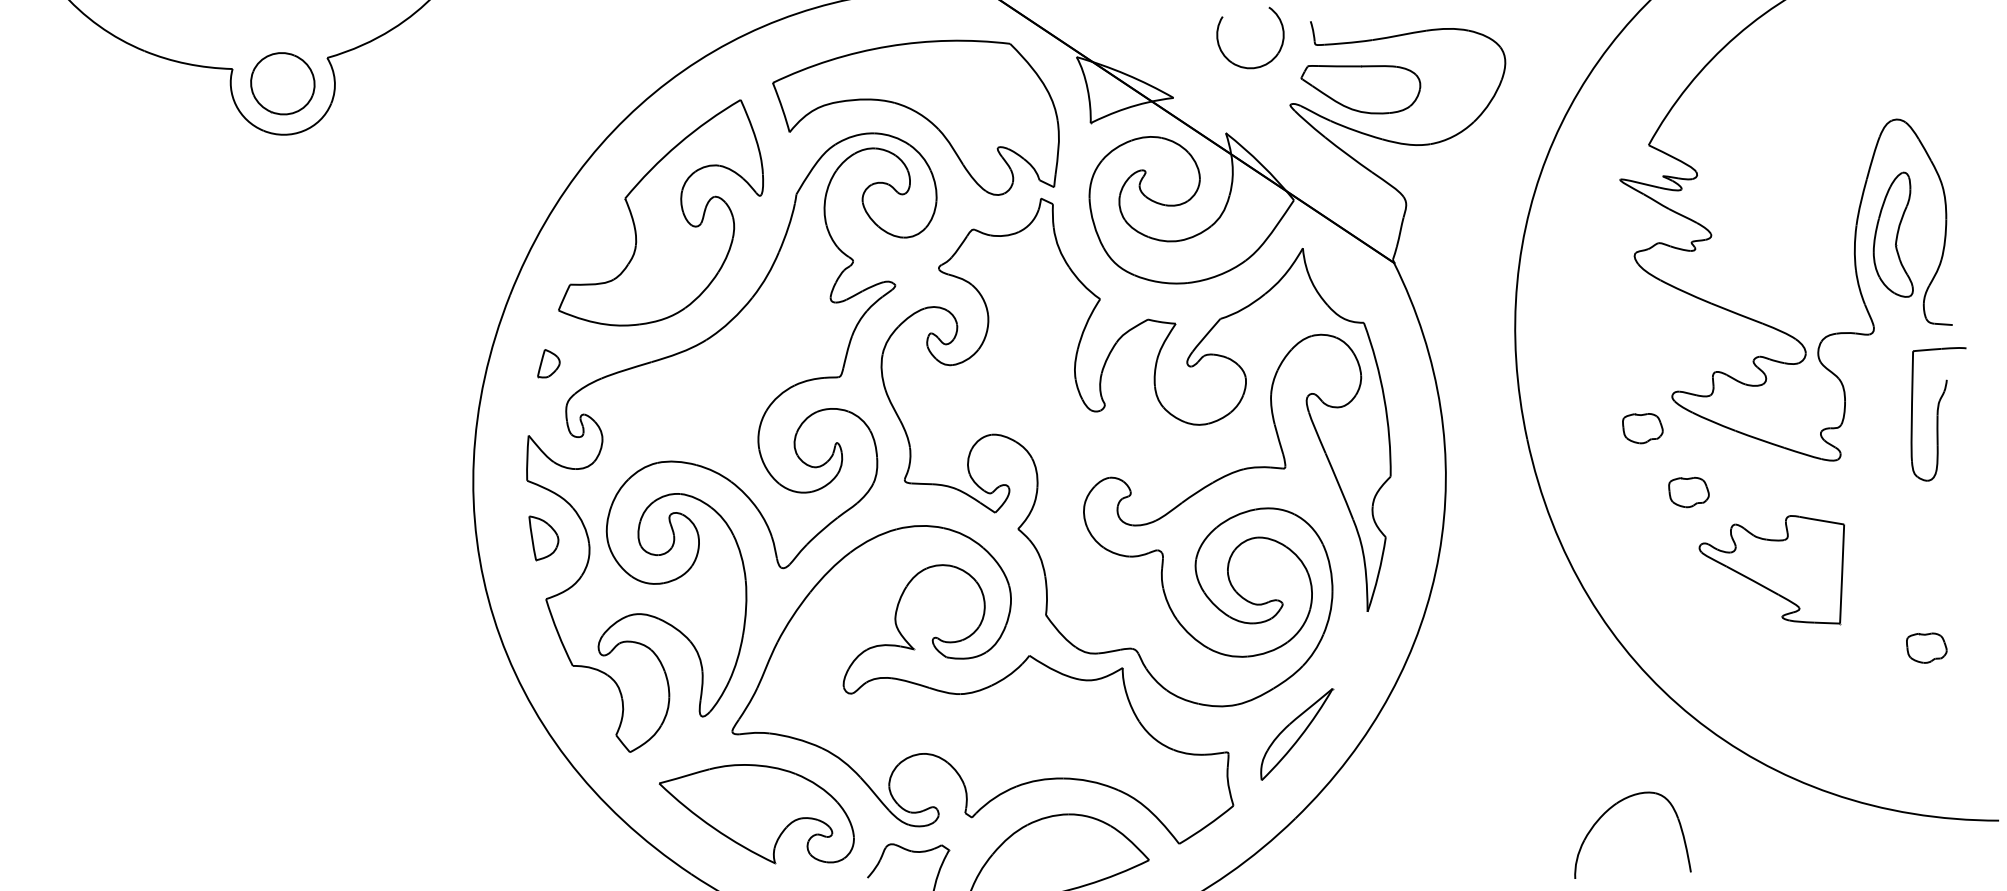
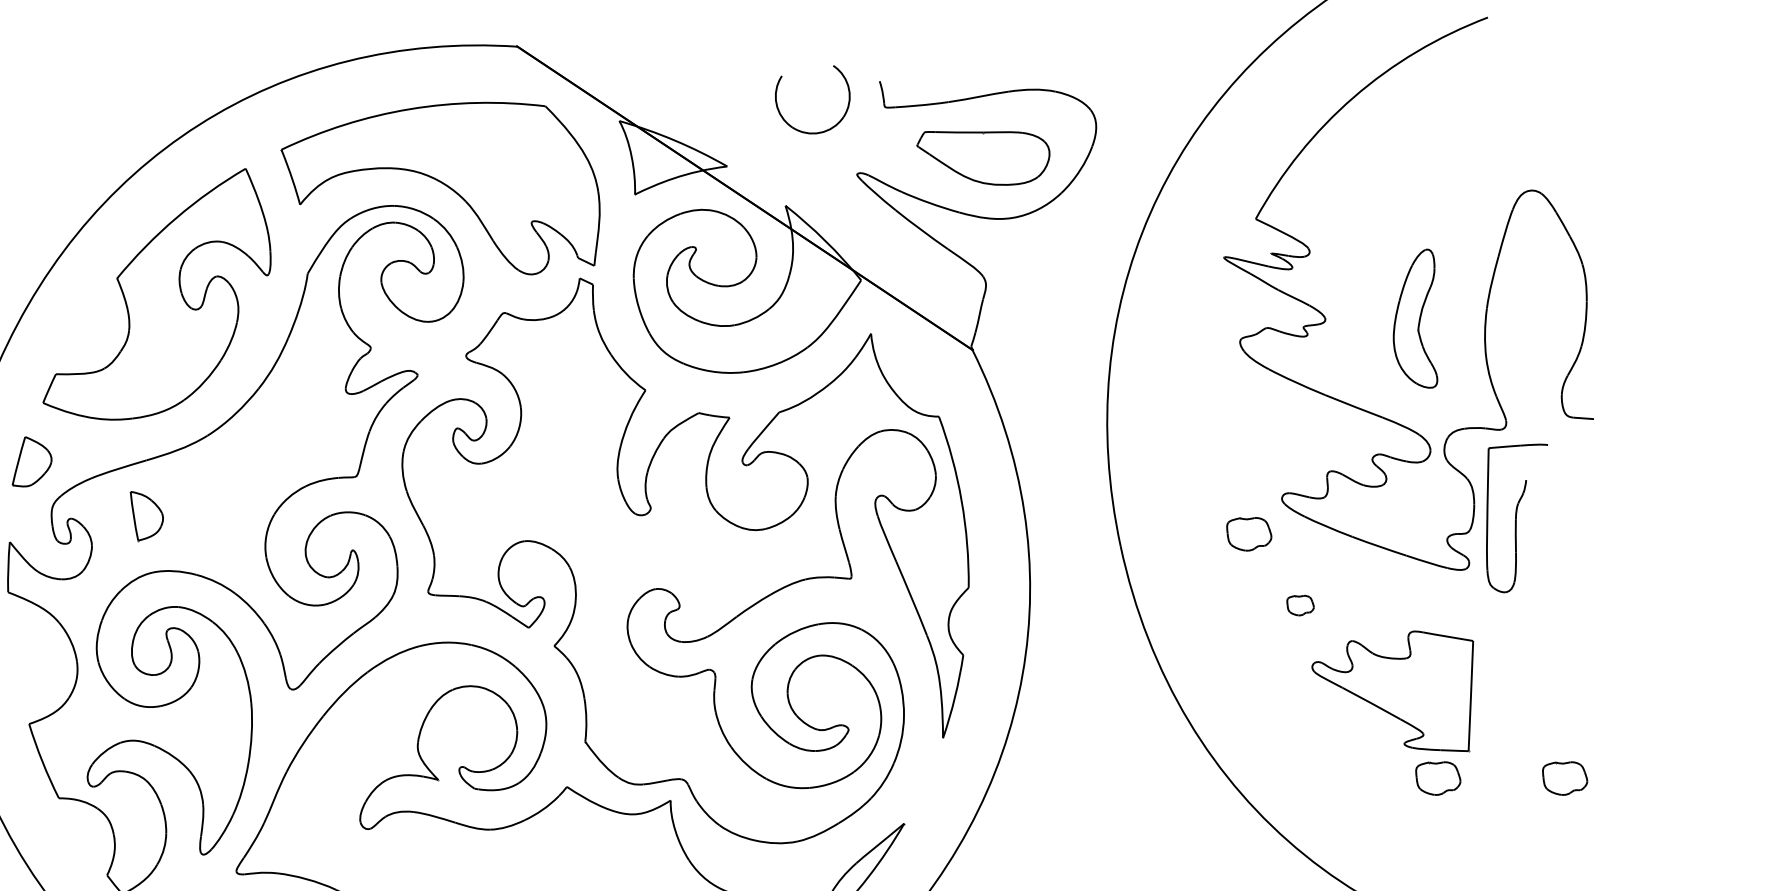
part: (1360, 89) -> (982, 158), moved
part: (1892, 234) -> (1414, 318), moved
part: (548, 363) -> (31, 461), size x1.6
part: (1938, 414) -> (1516, 518), moved
part: (1688, 492) -> (1300, 605), size x0.6
part: (543, 538) -> (146, 516), moved
part: (1812, 647) -> (1437, 777), added

